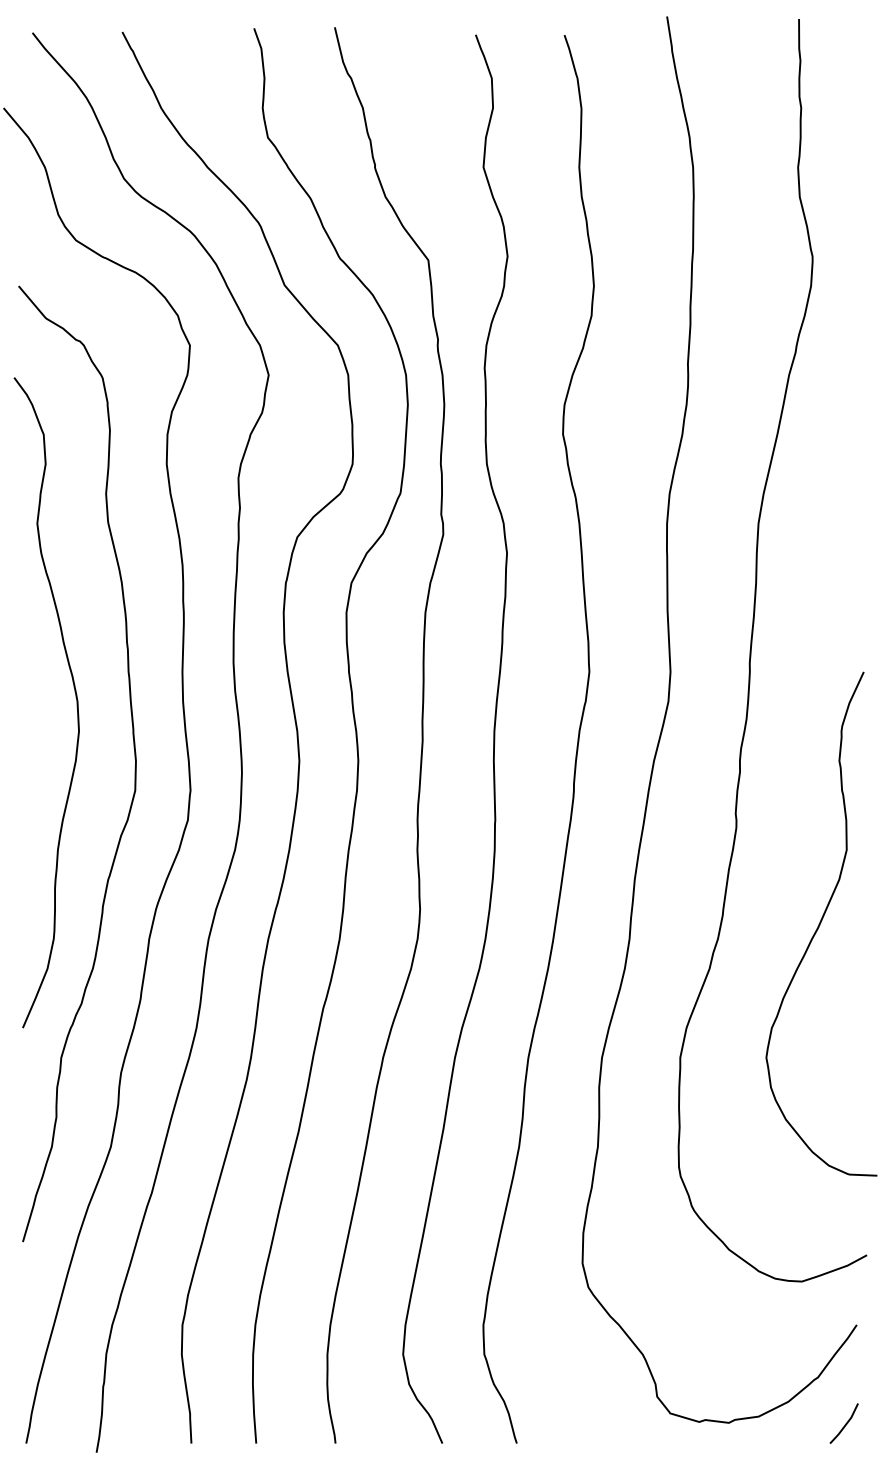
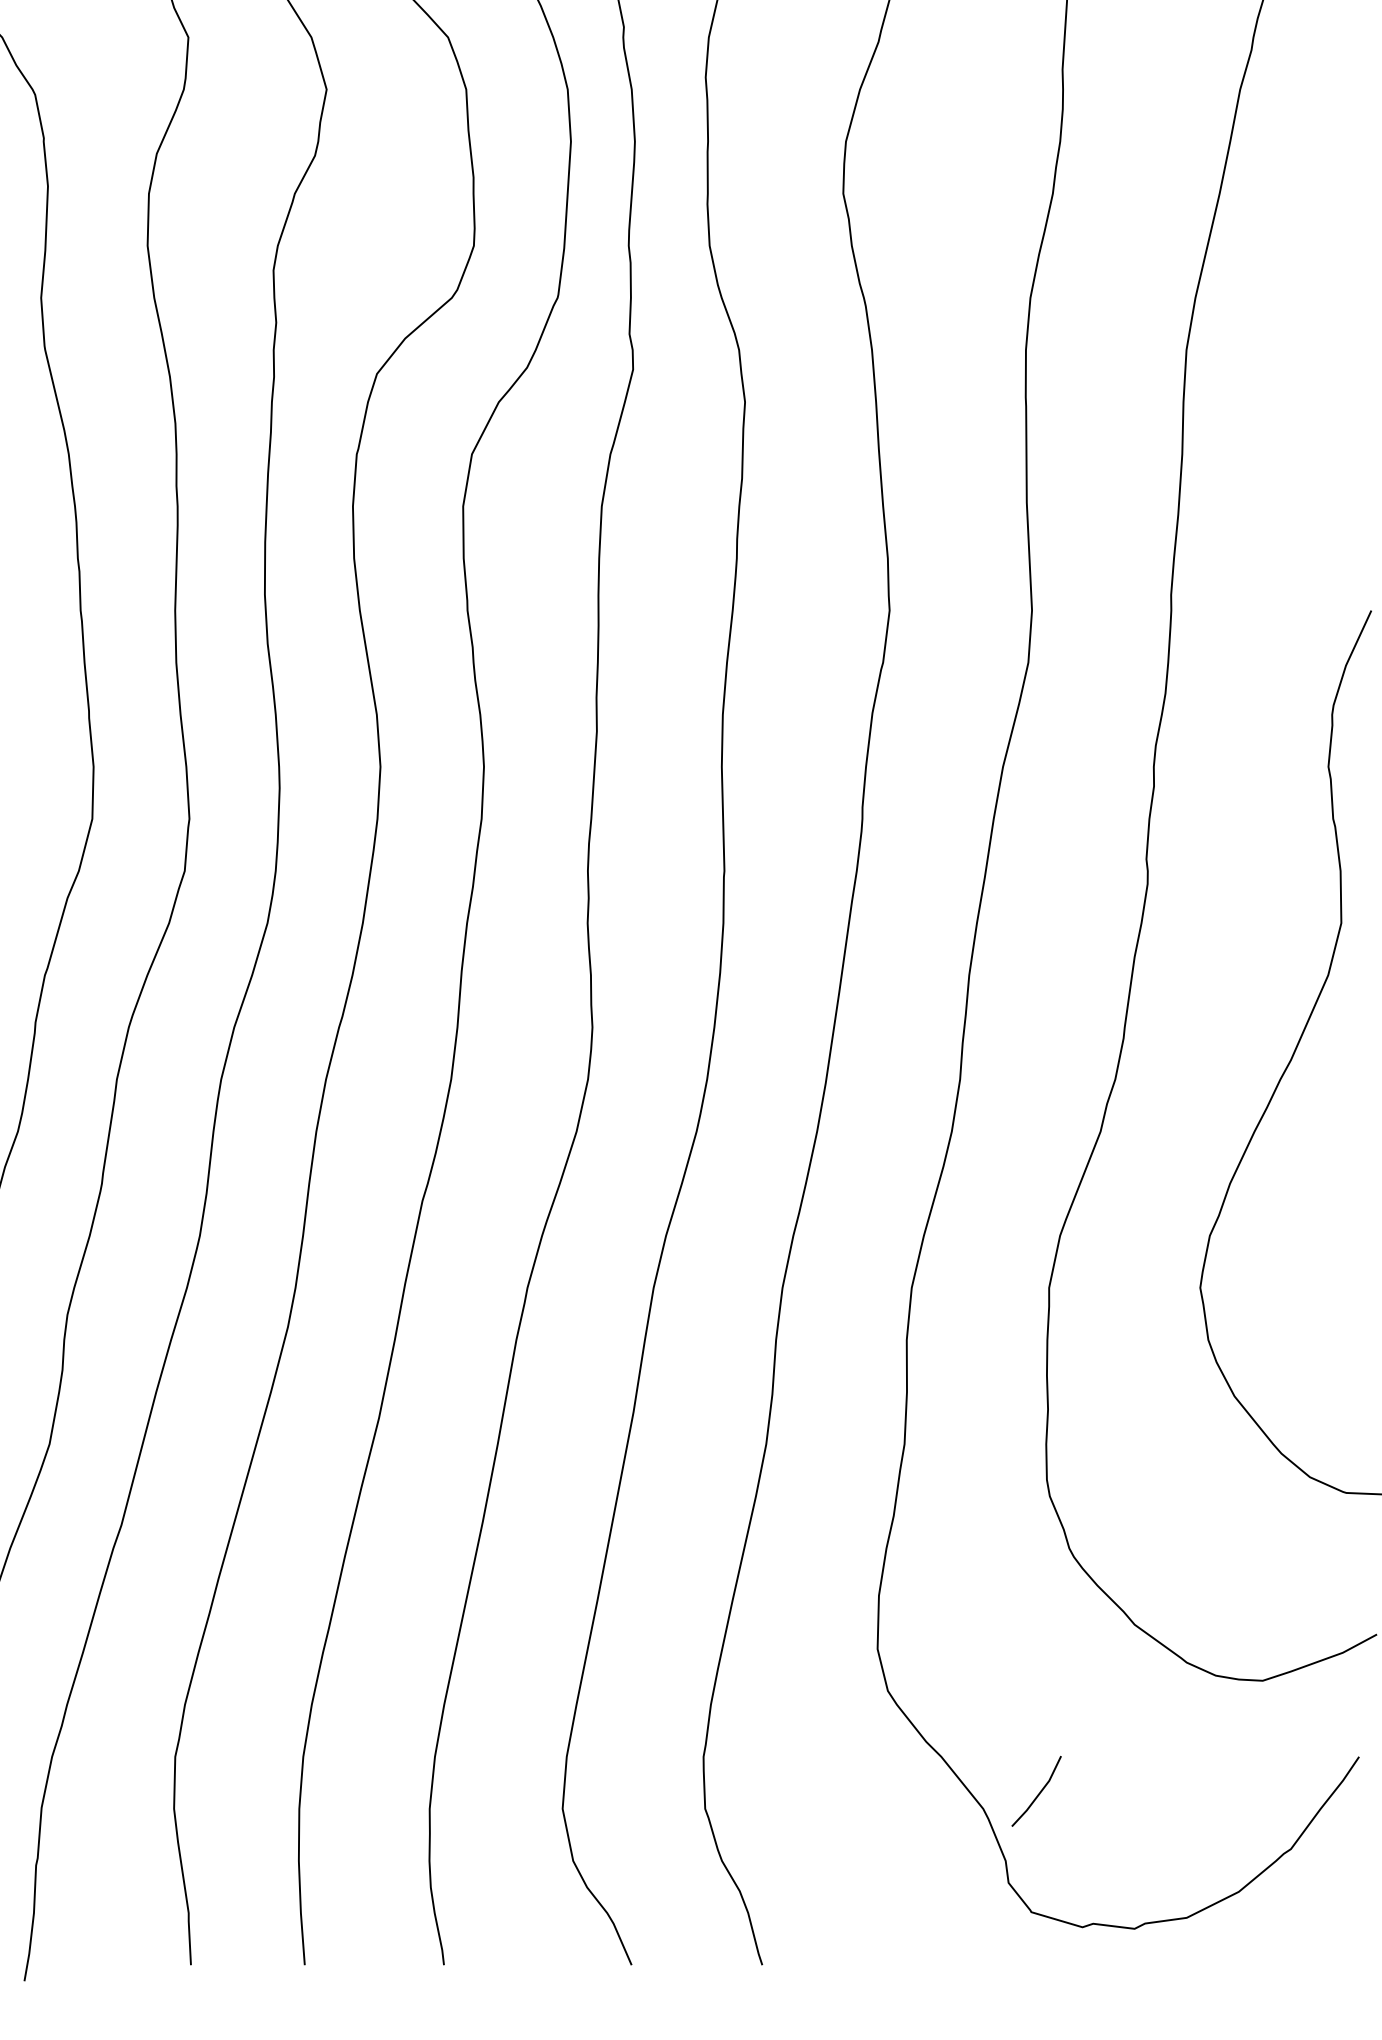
line: (844, 1424) -> (1037, 1792), moved

